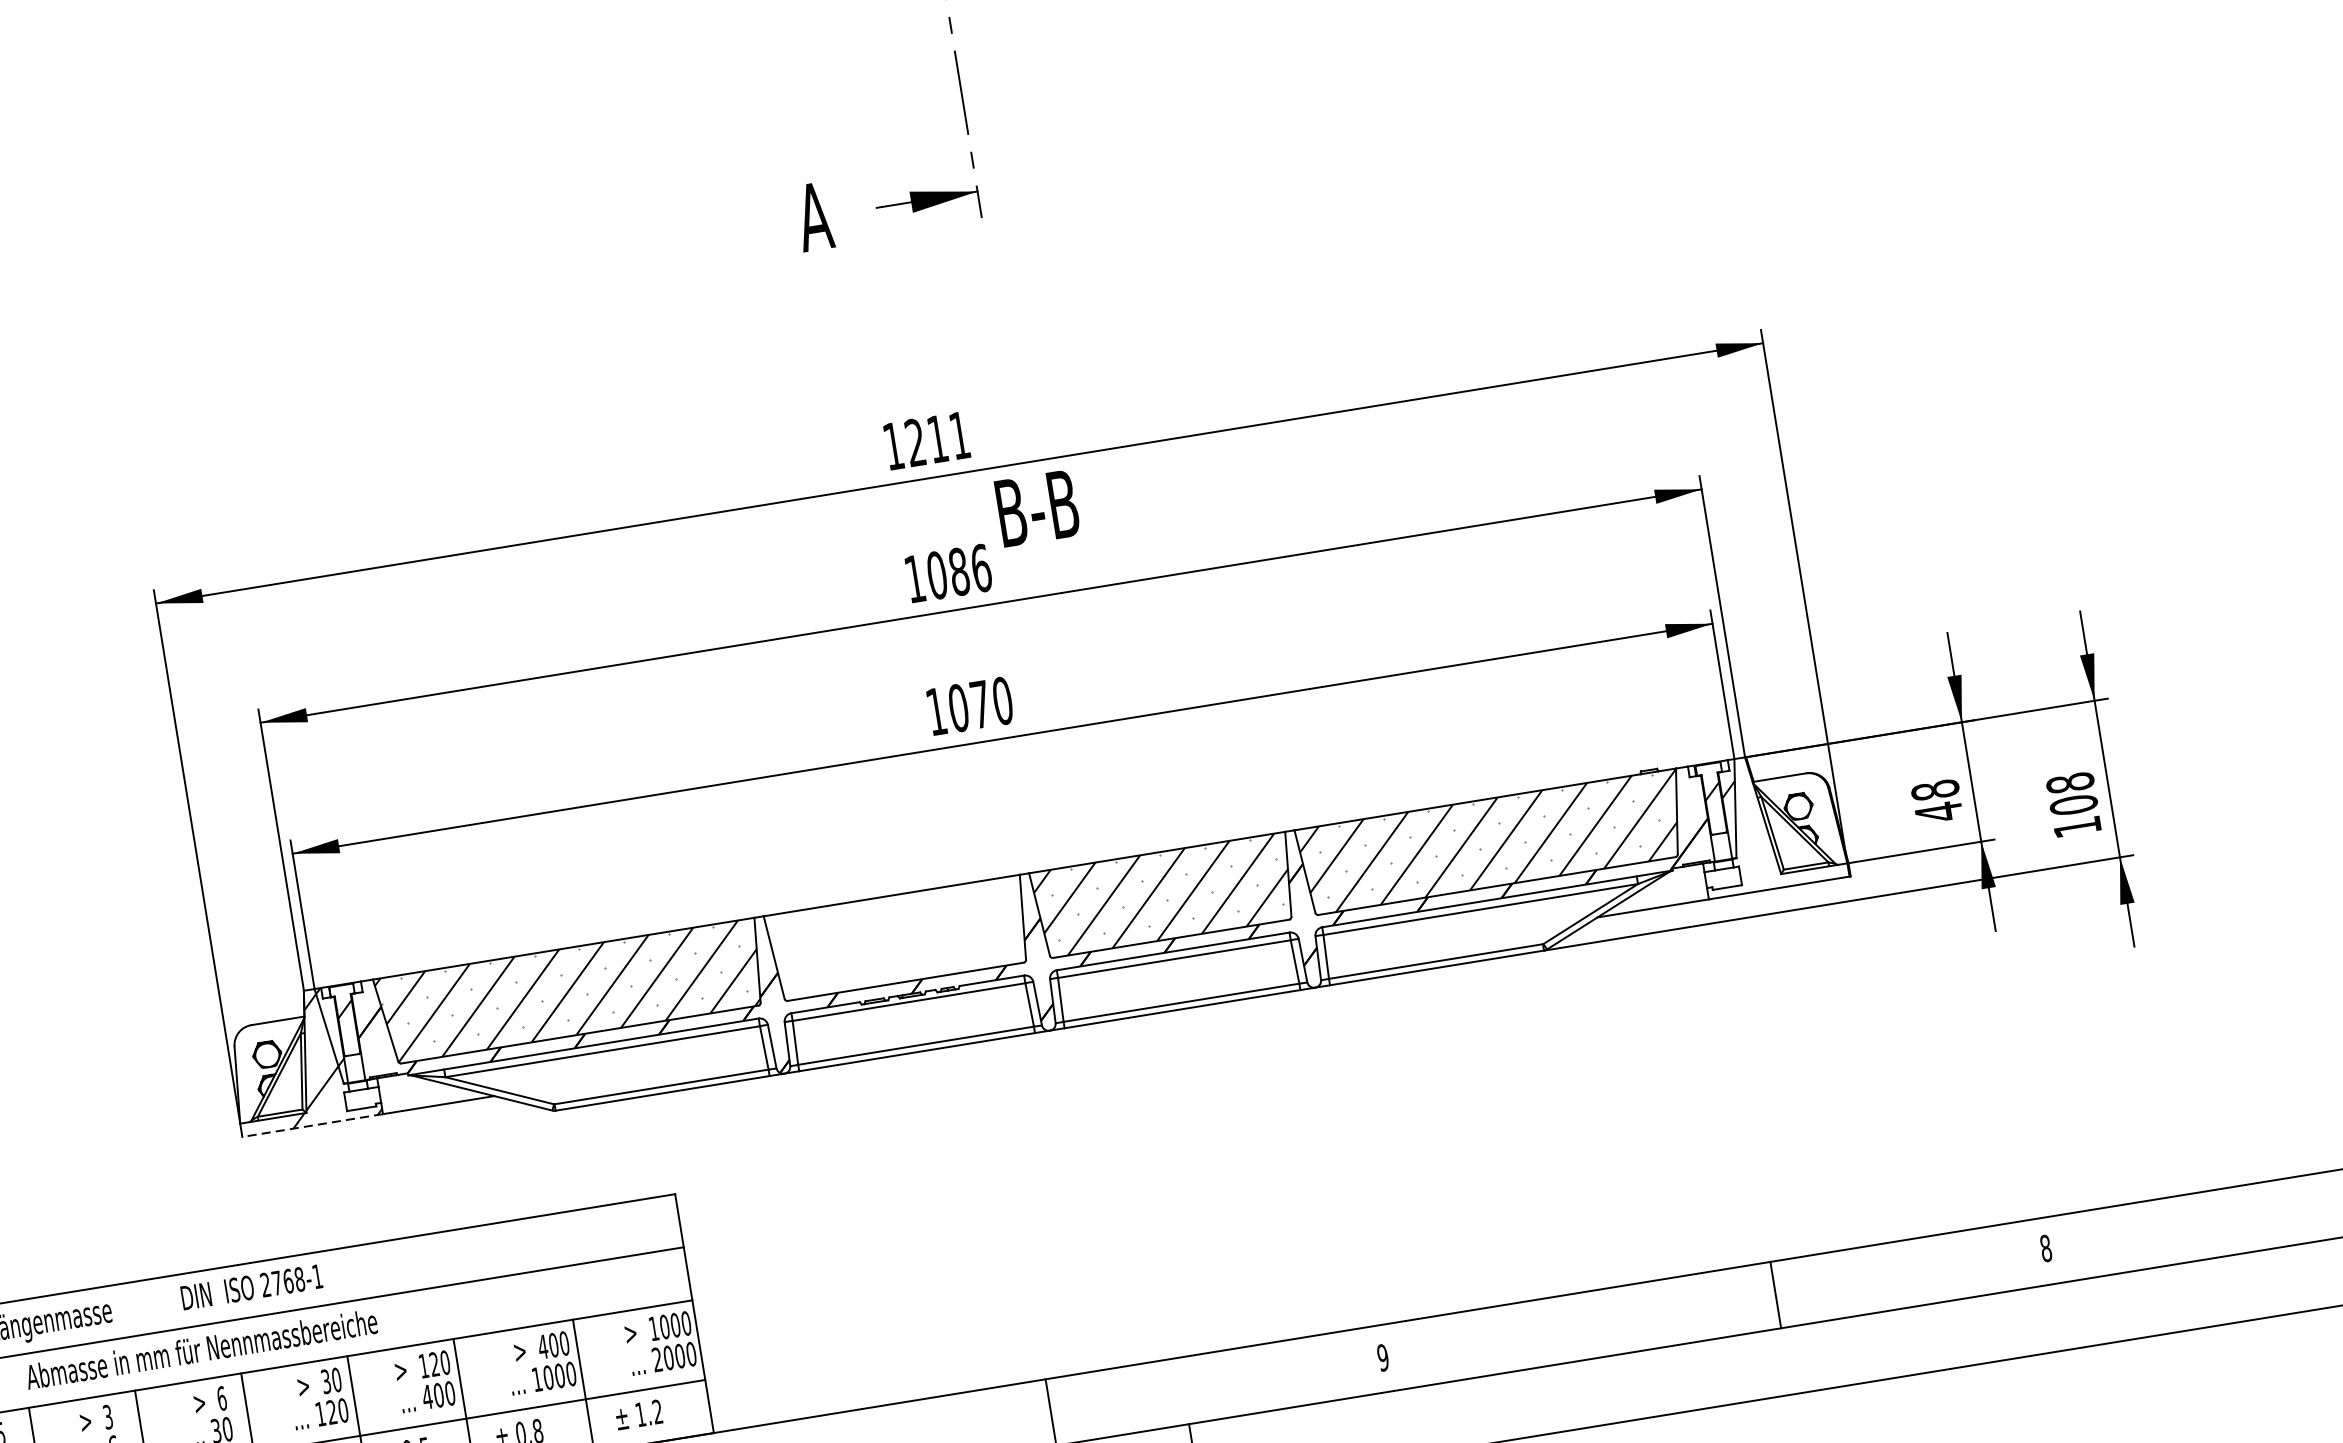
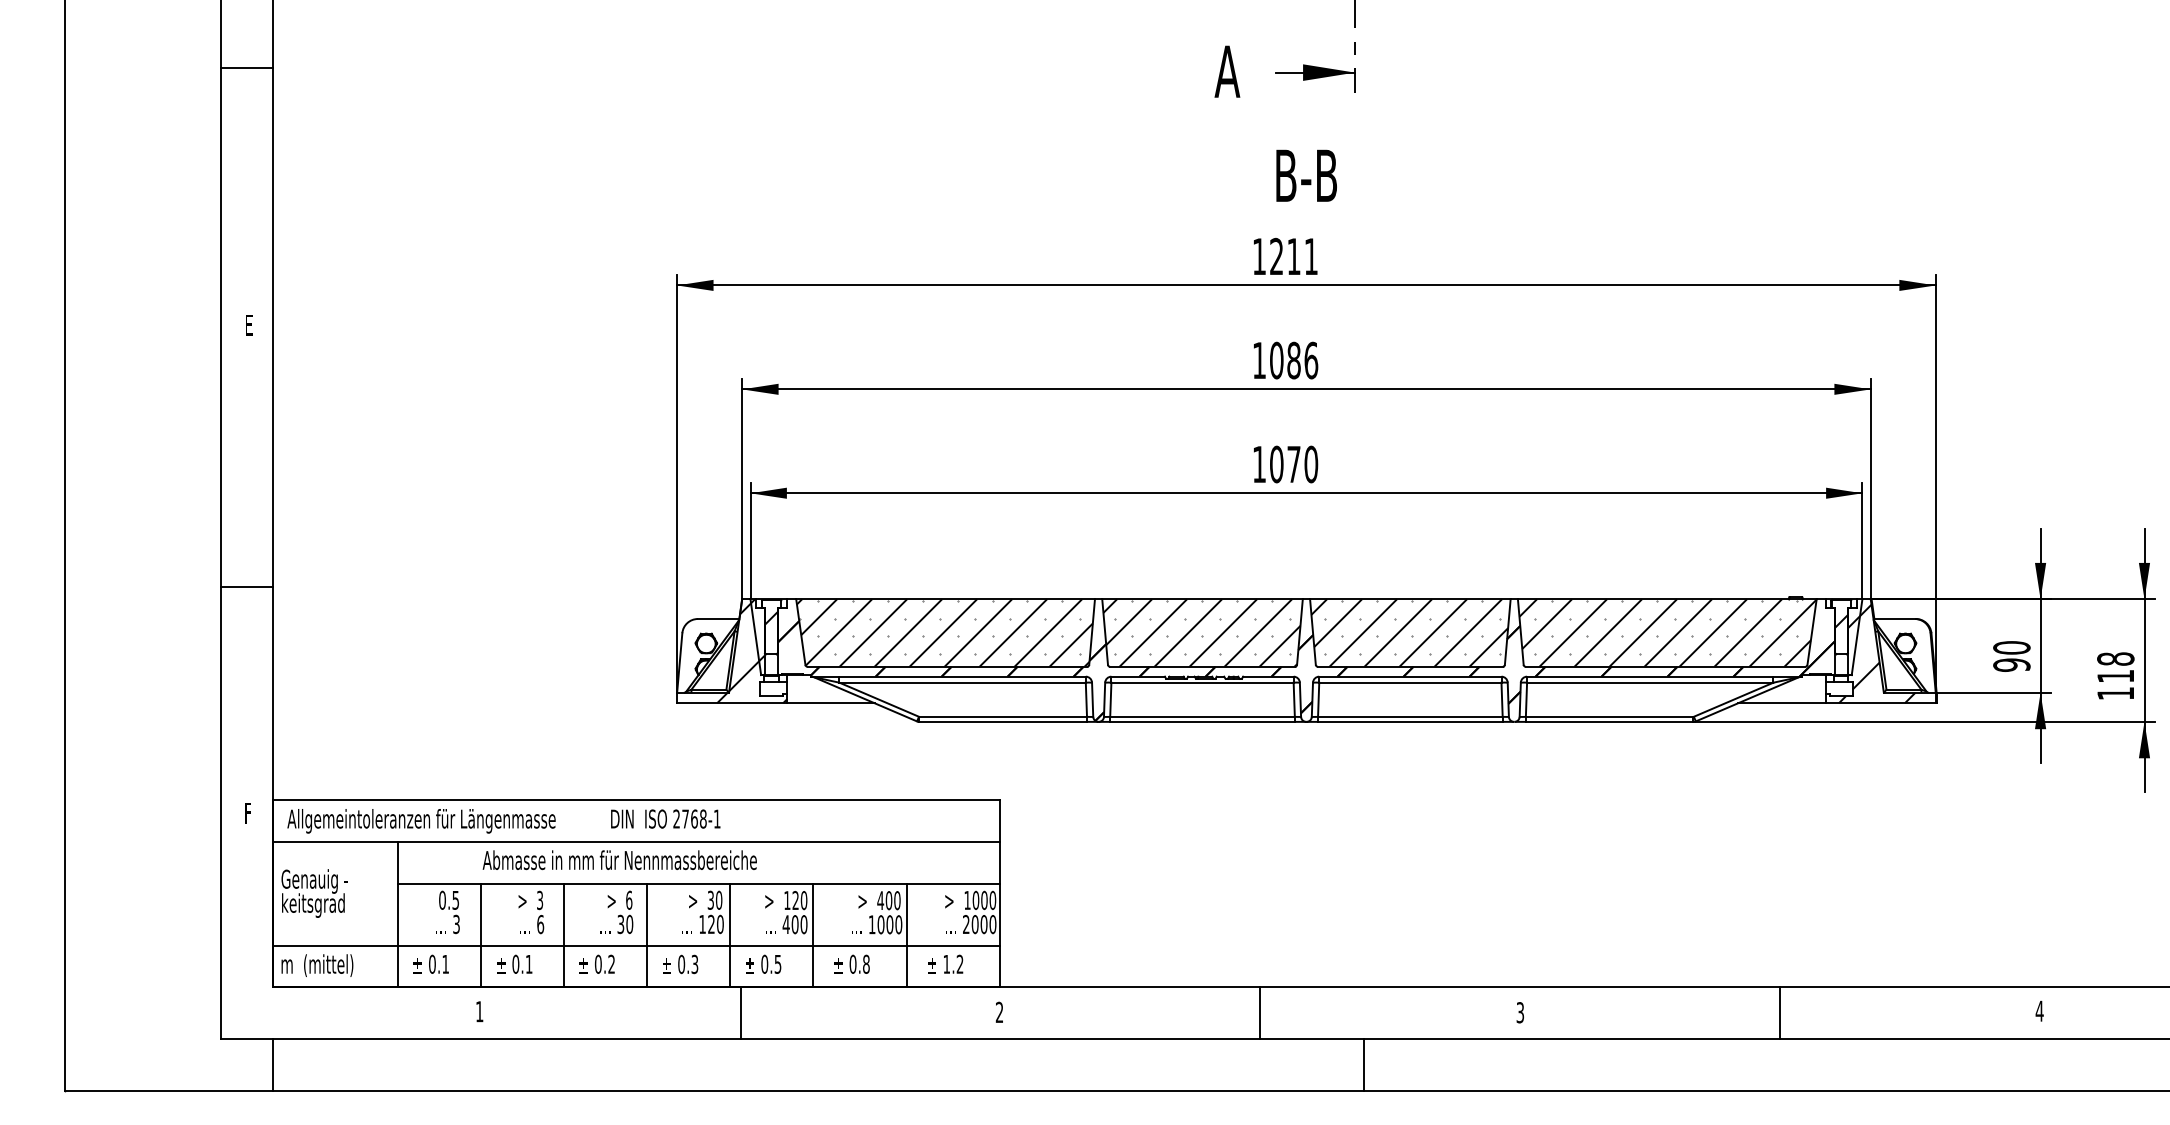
text: (1037, 507) -> (1306, 175), moved
text: (1936, 801) -> (2011, 656), 48 -> 90
text: (2073, 805) -> (2115, 676), 108 -> 118
hatch: (1764, 825) -> (1877, 653), added
hatch: (897, 938) -> (1201, 632), added
line: (311, 1126) -> (731, 703), dashed -> solid
text: (2045, 1247) -> (2039, 1010), 8 -> 4
line: (1775, 1295) -> (1779, 1013), moved
text: (1383, 1357) -> (1520, 1012), 9 -> 3

